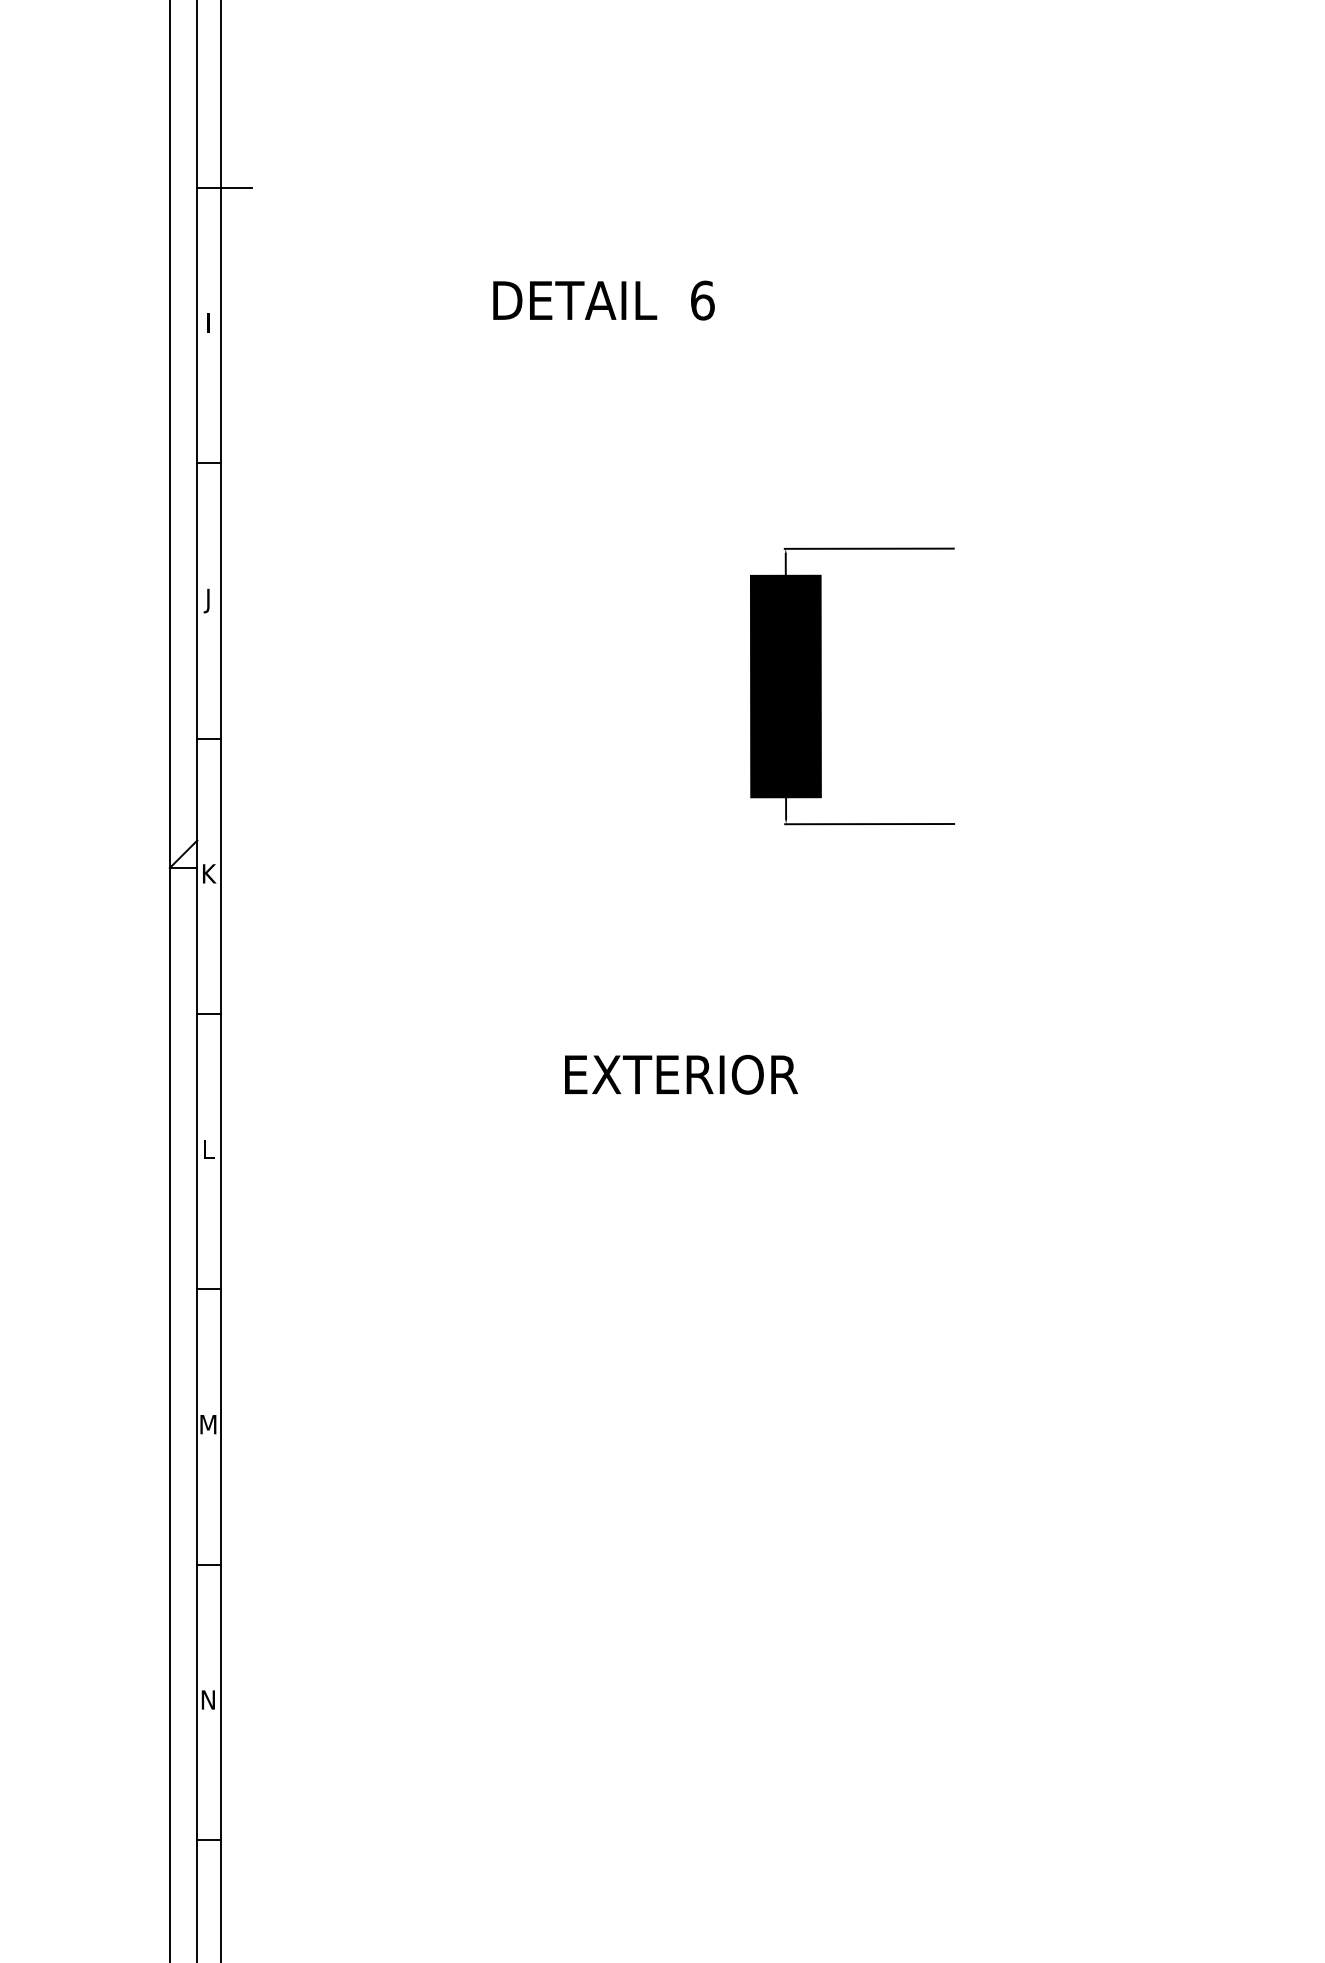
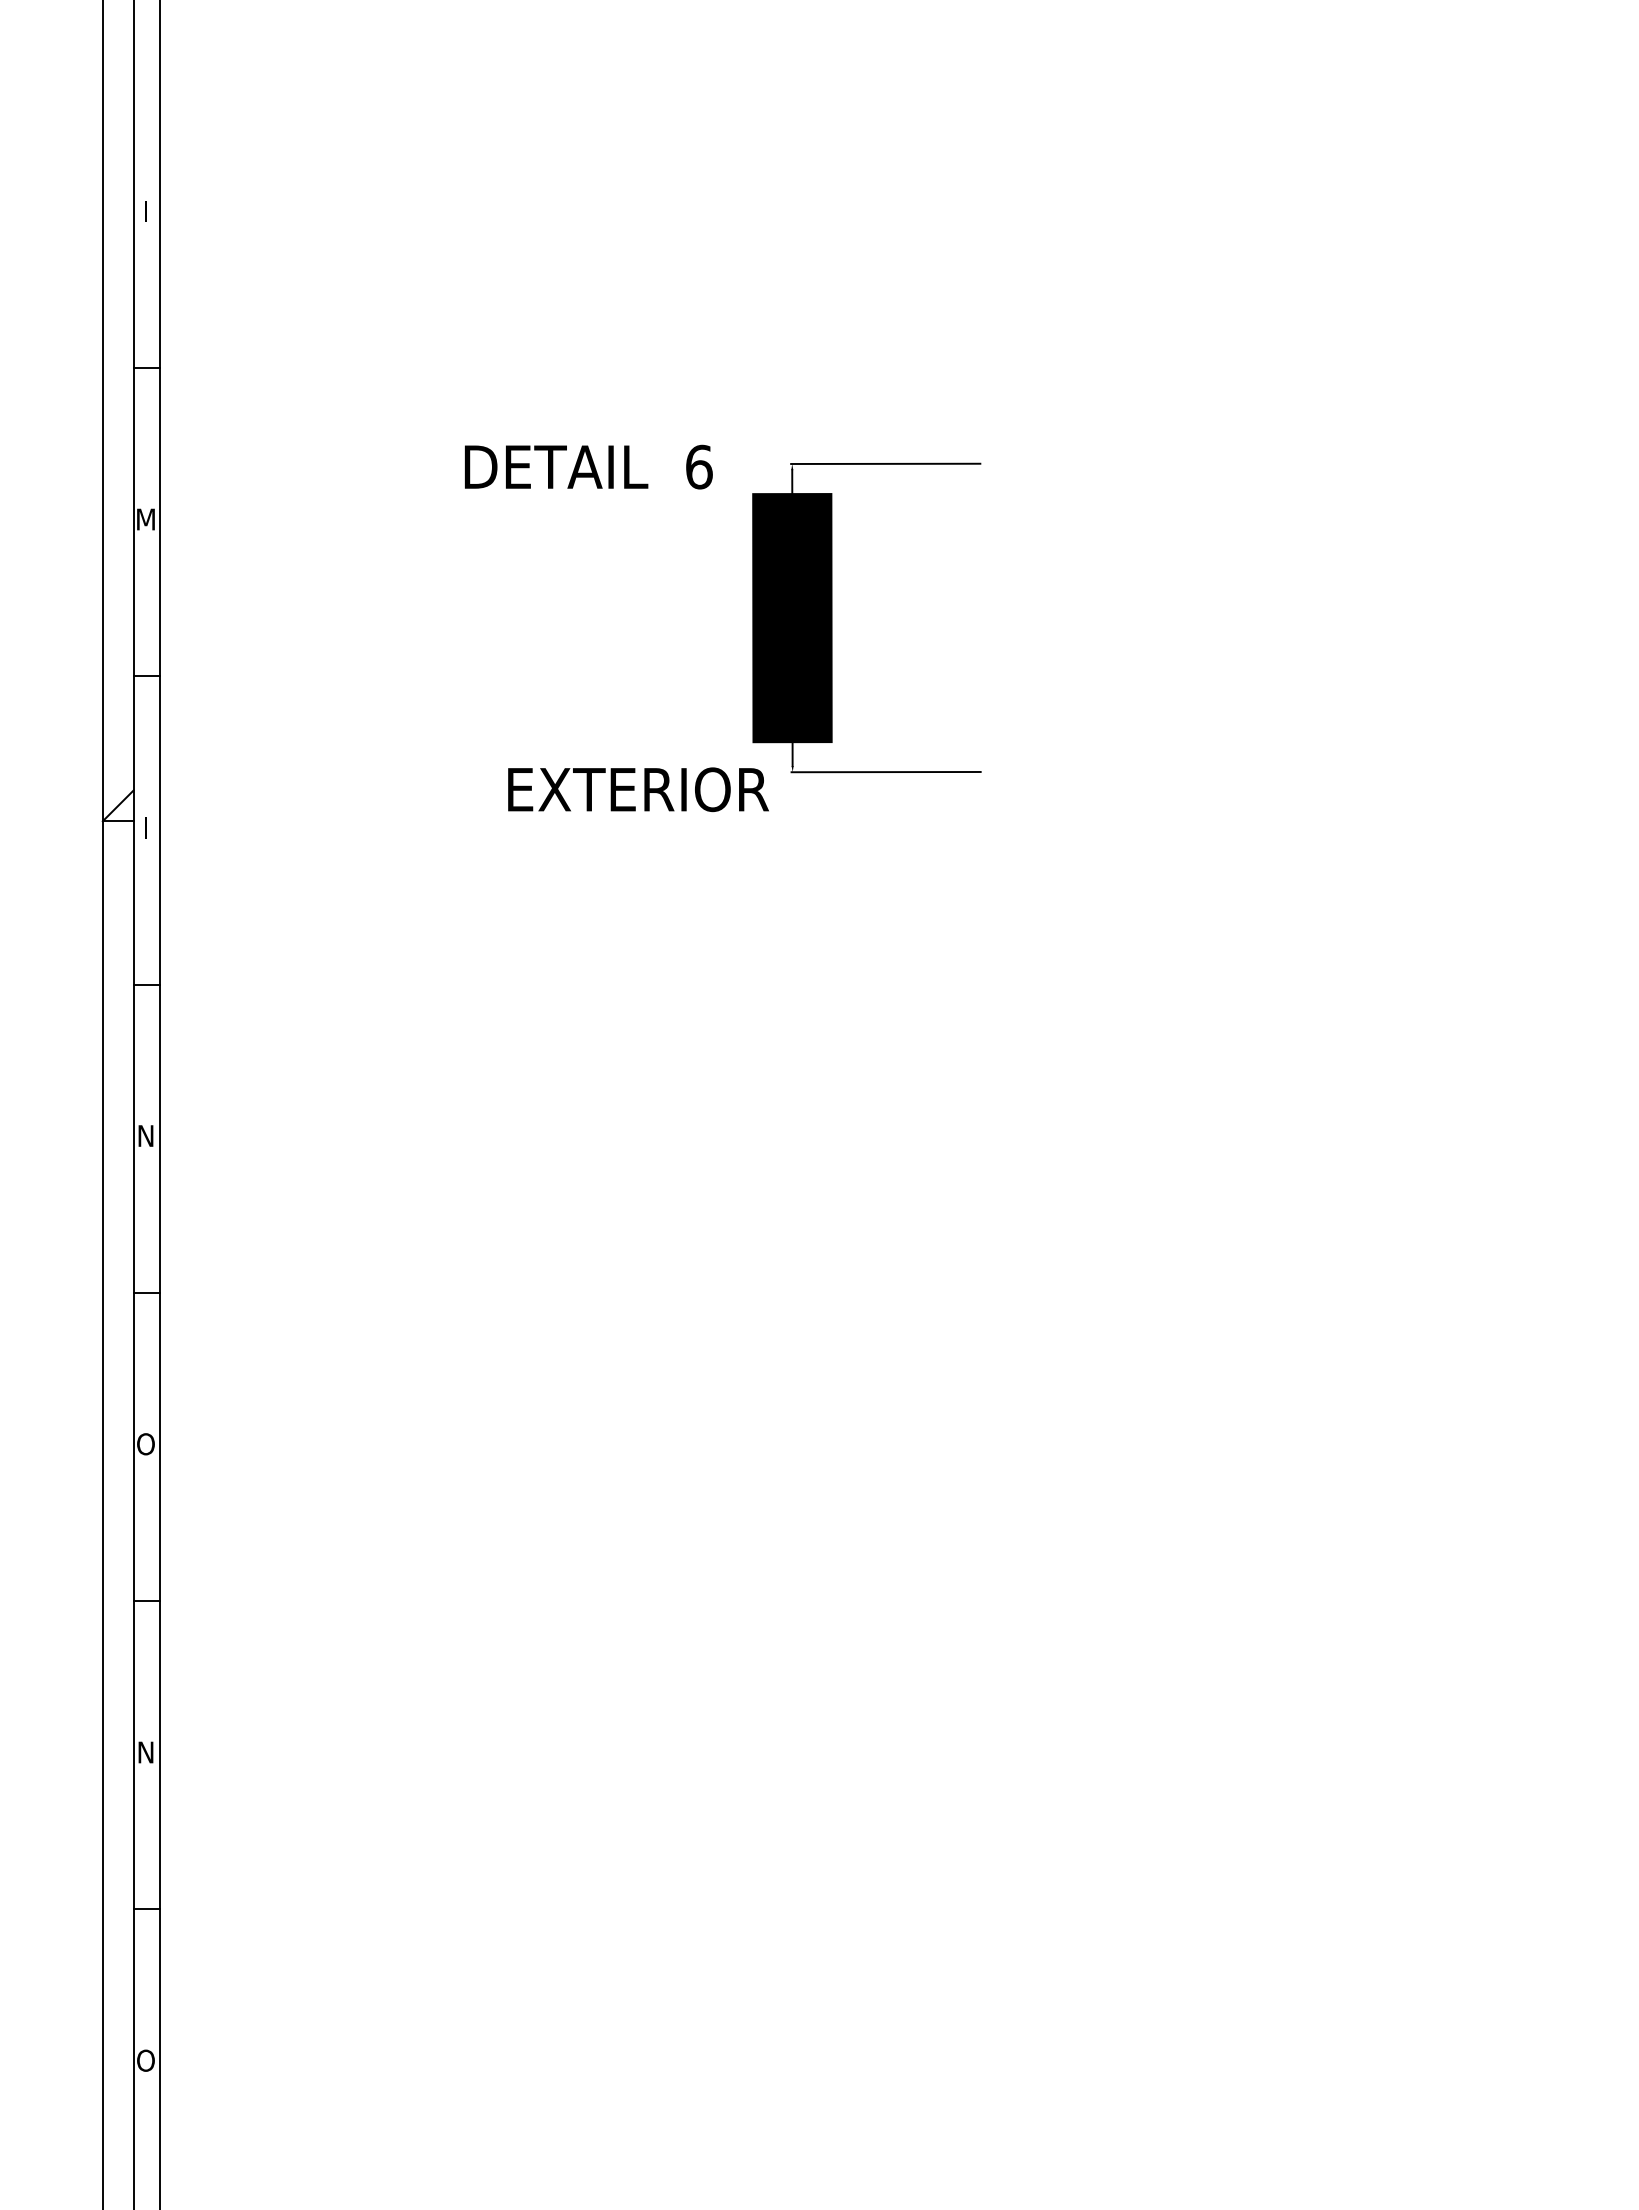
line: (224, 187) -> (164, 59), removed
text: (603, 300) -> (588, 466), moved
text: (207, 601) -> (145, 522), J -> M
text: (208, 873) -> (146, 827), K -> I
text: (681, 1074) -> (638, 789), moved
text: (207, 1148) -> (145, 1135), L -> N
text: (207, 1424) -> (145, 1444), M -> O

